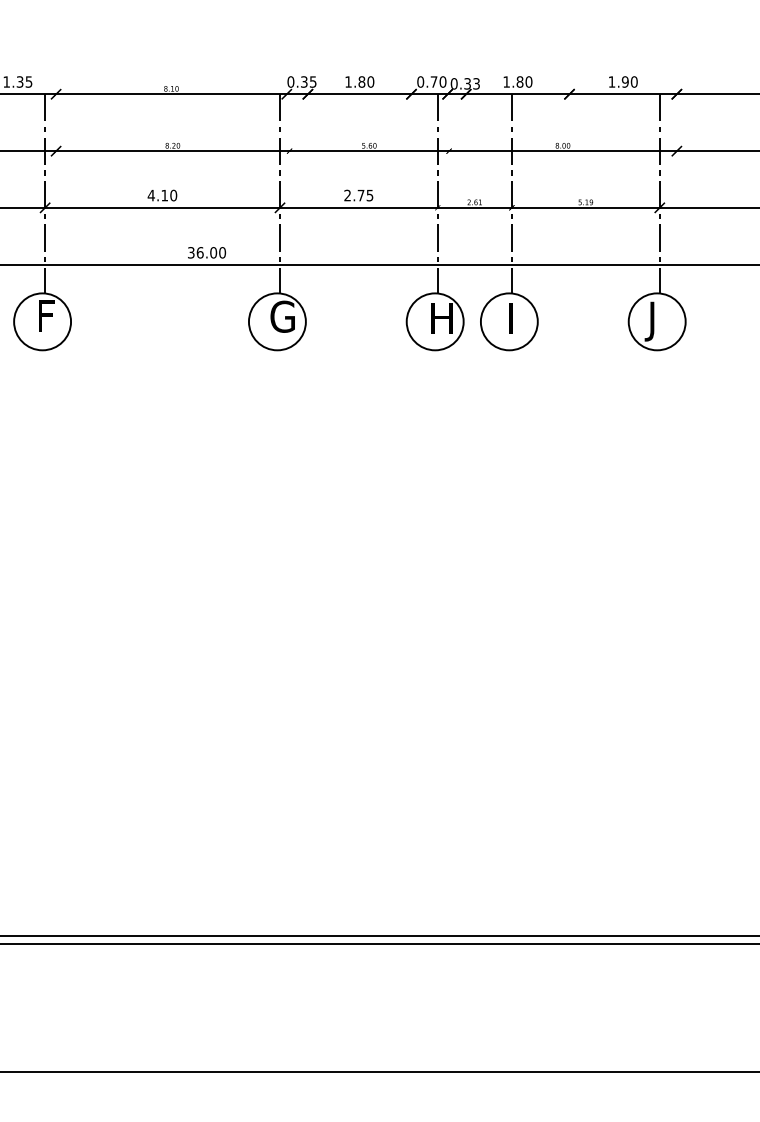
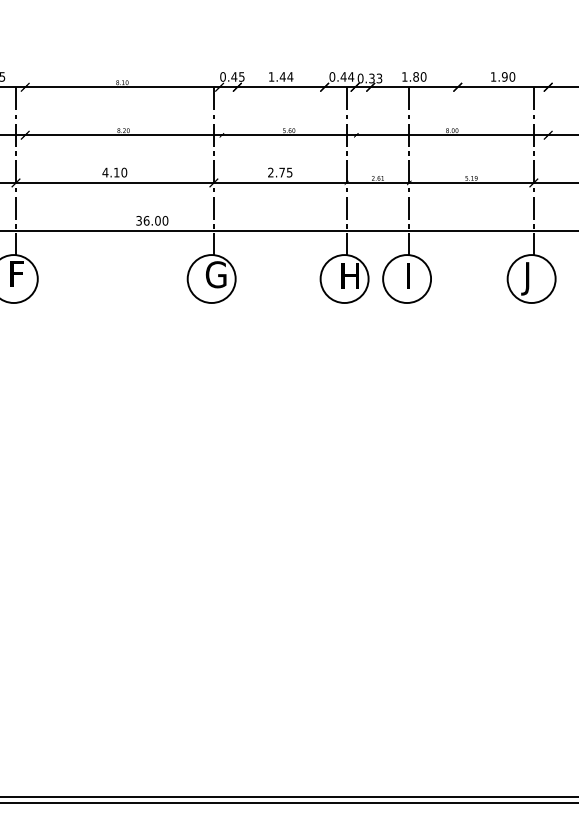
text: (303, 81) -> (233, 76), 0.35 -> 0.45
text: (366, 81) -> (286, 76), 1.80 -> 1.44
text: (438, 81) -> (347, 76), 0.70 -> 0.44

